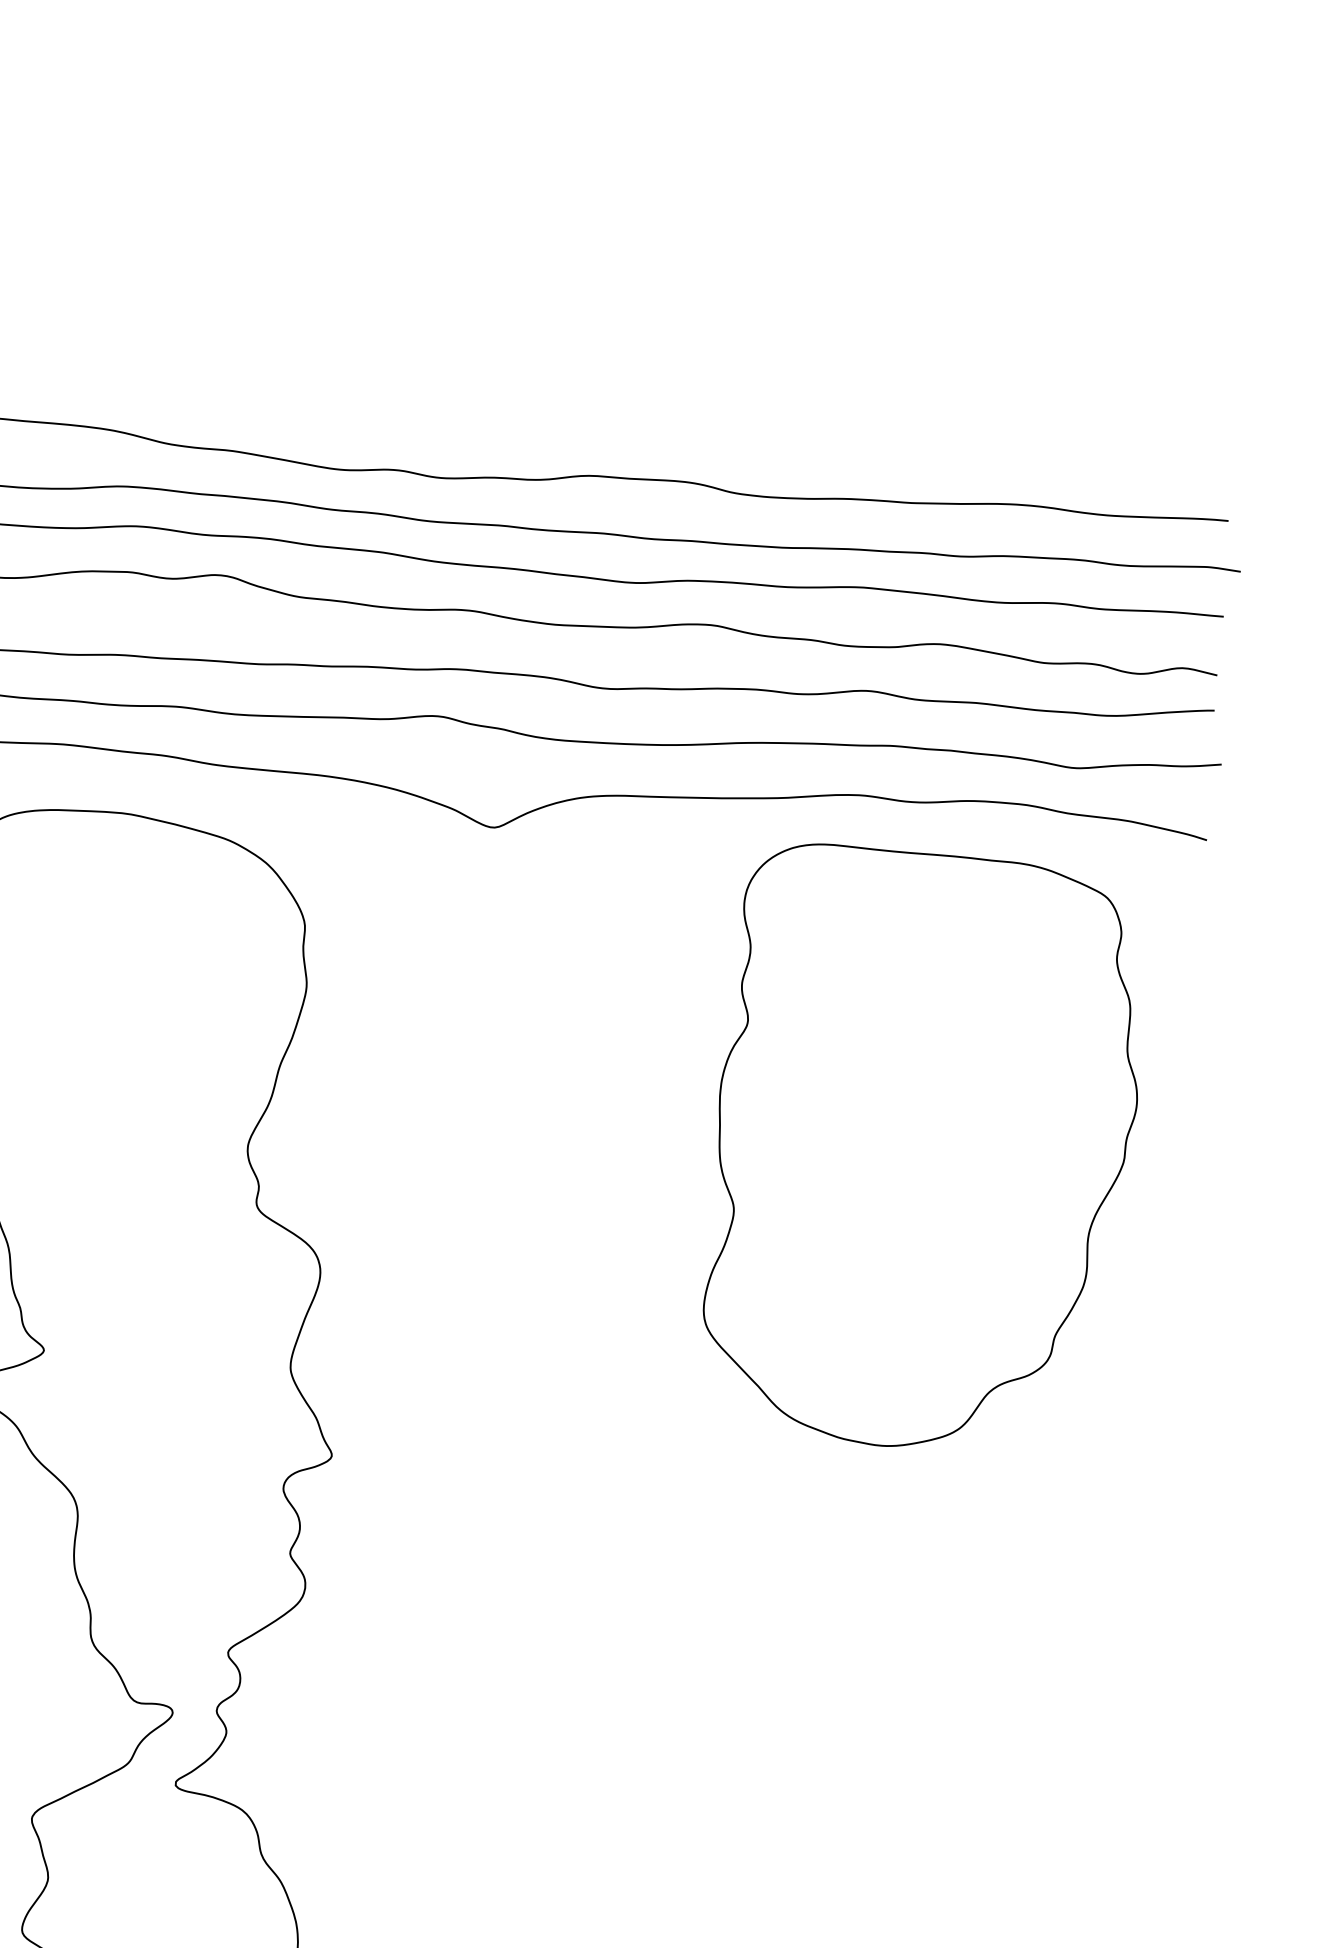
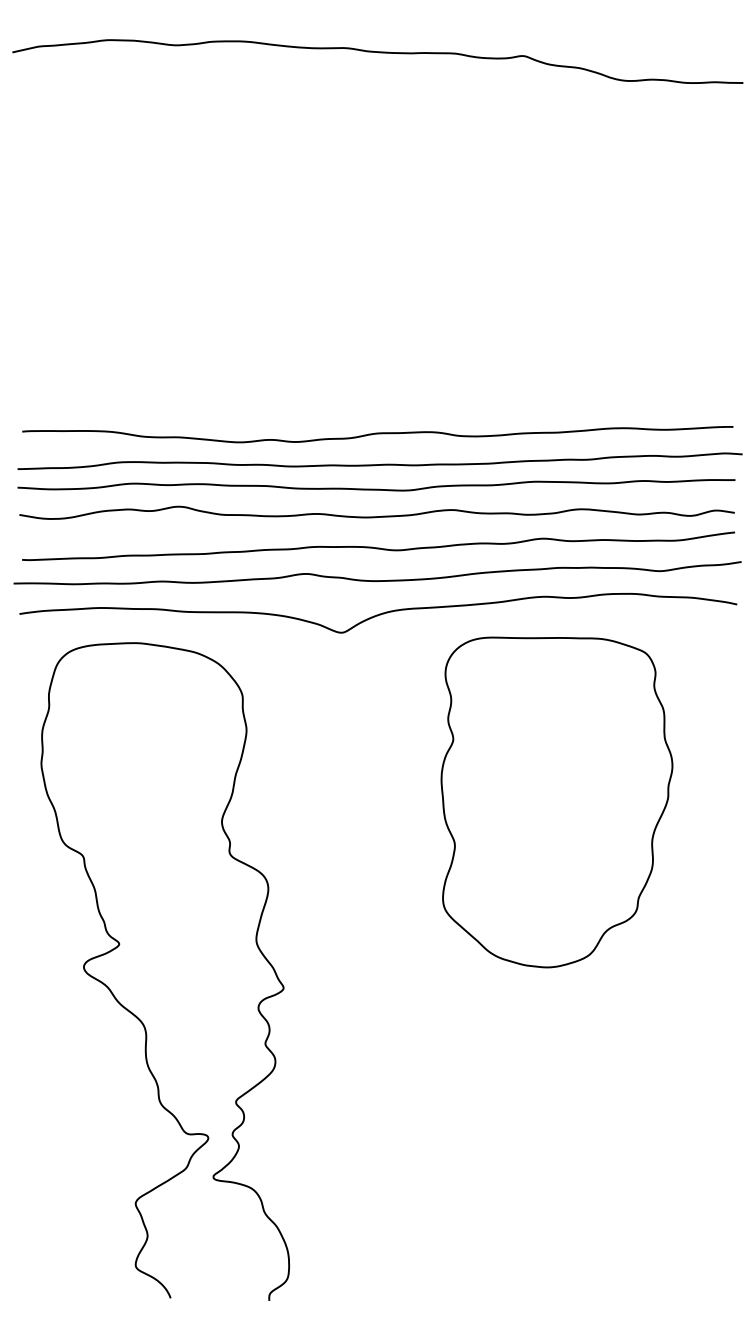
part: (922, 1151) -> (556, 802), moved

